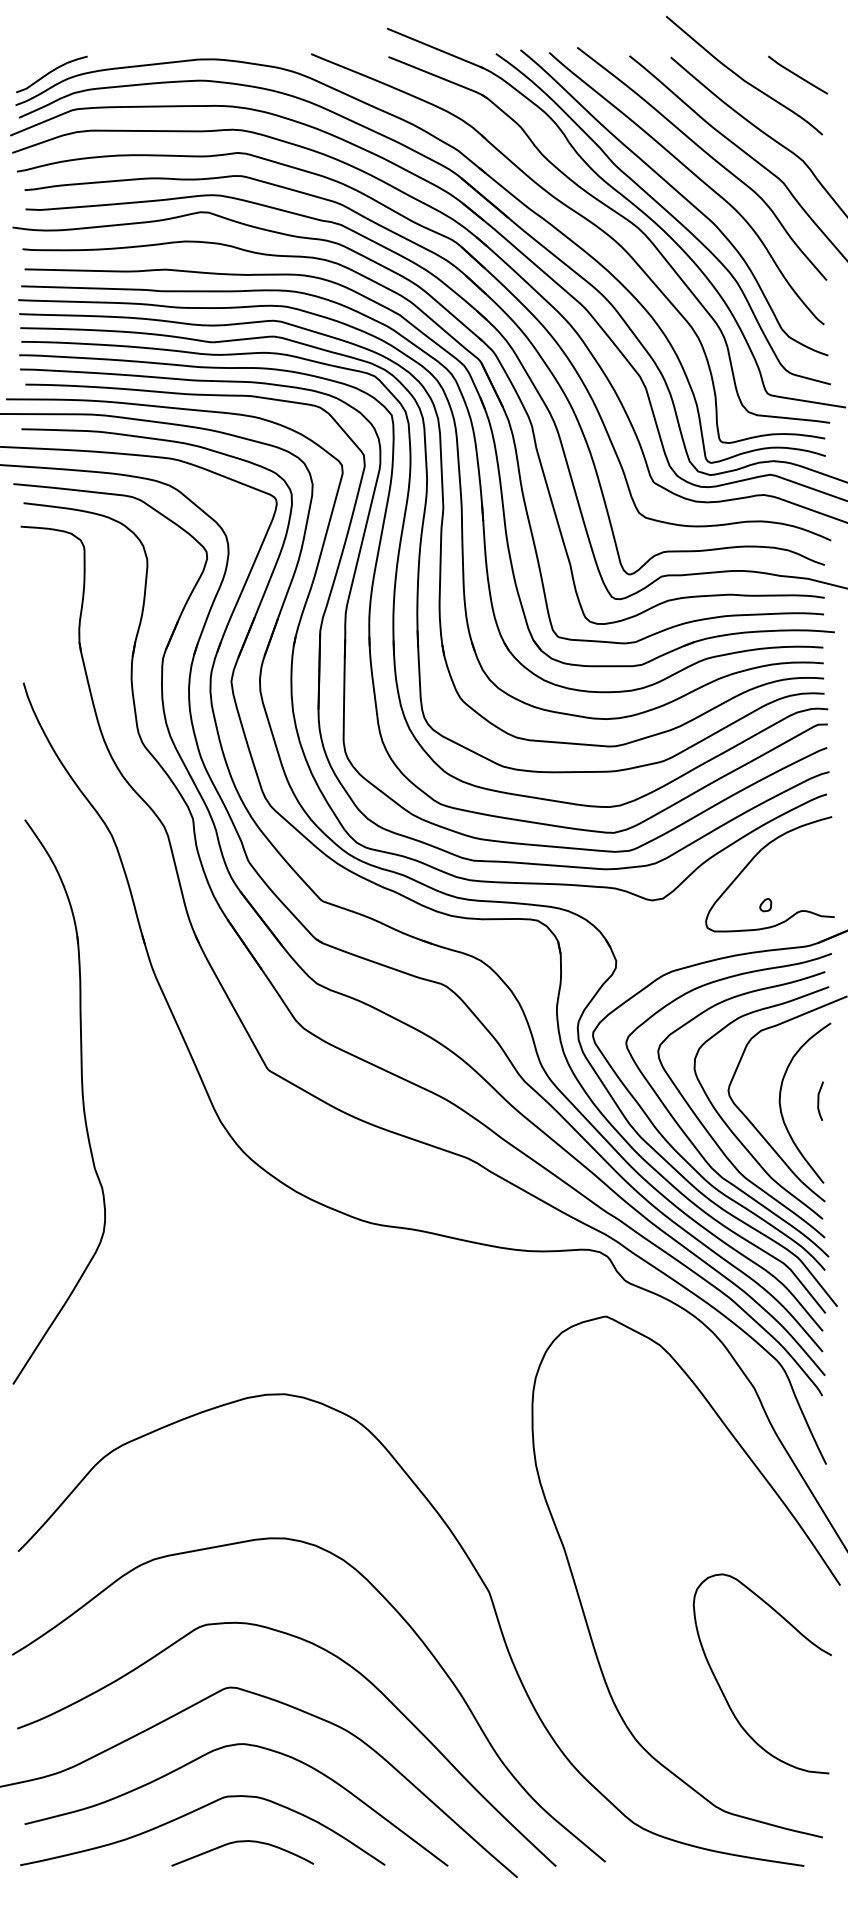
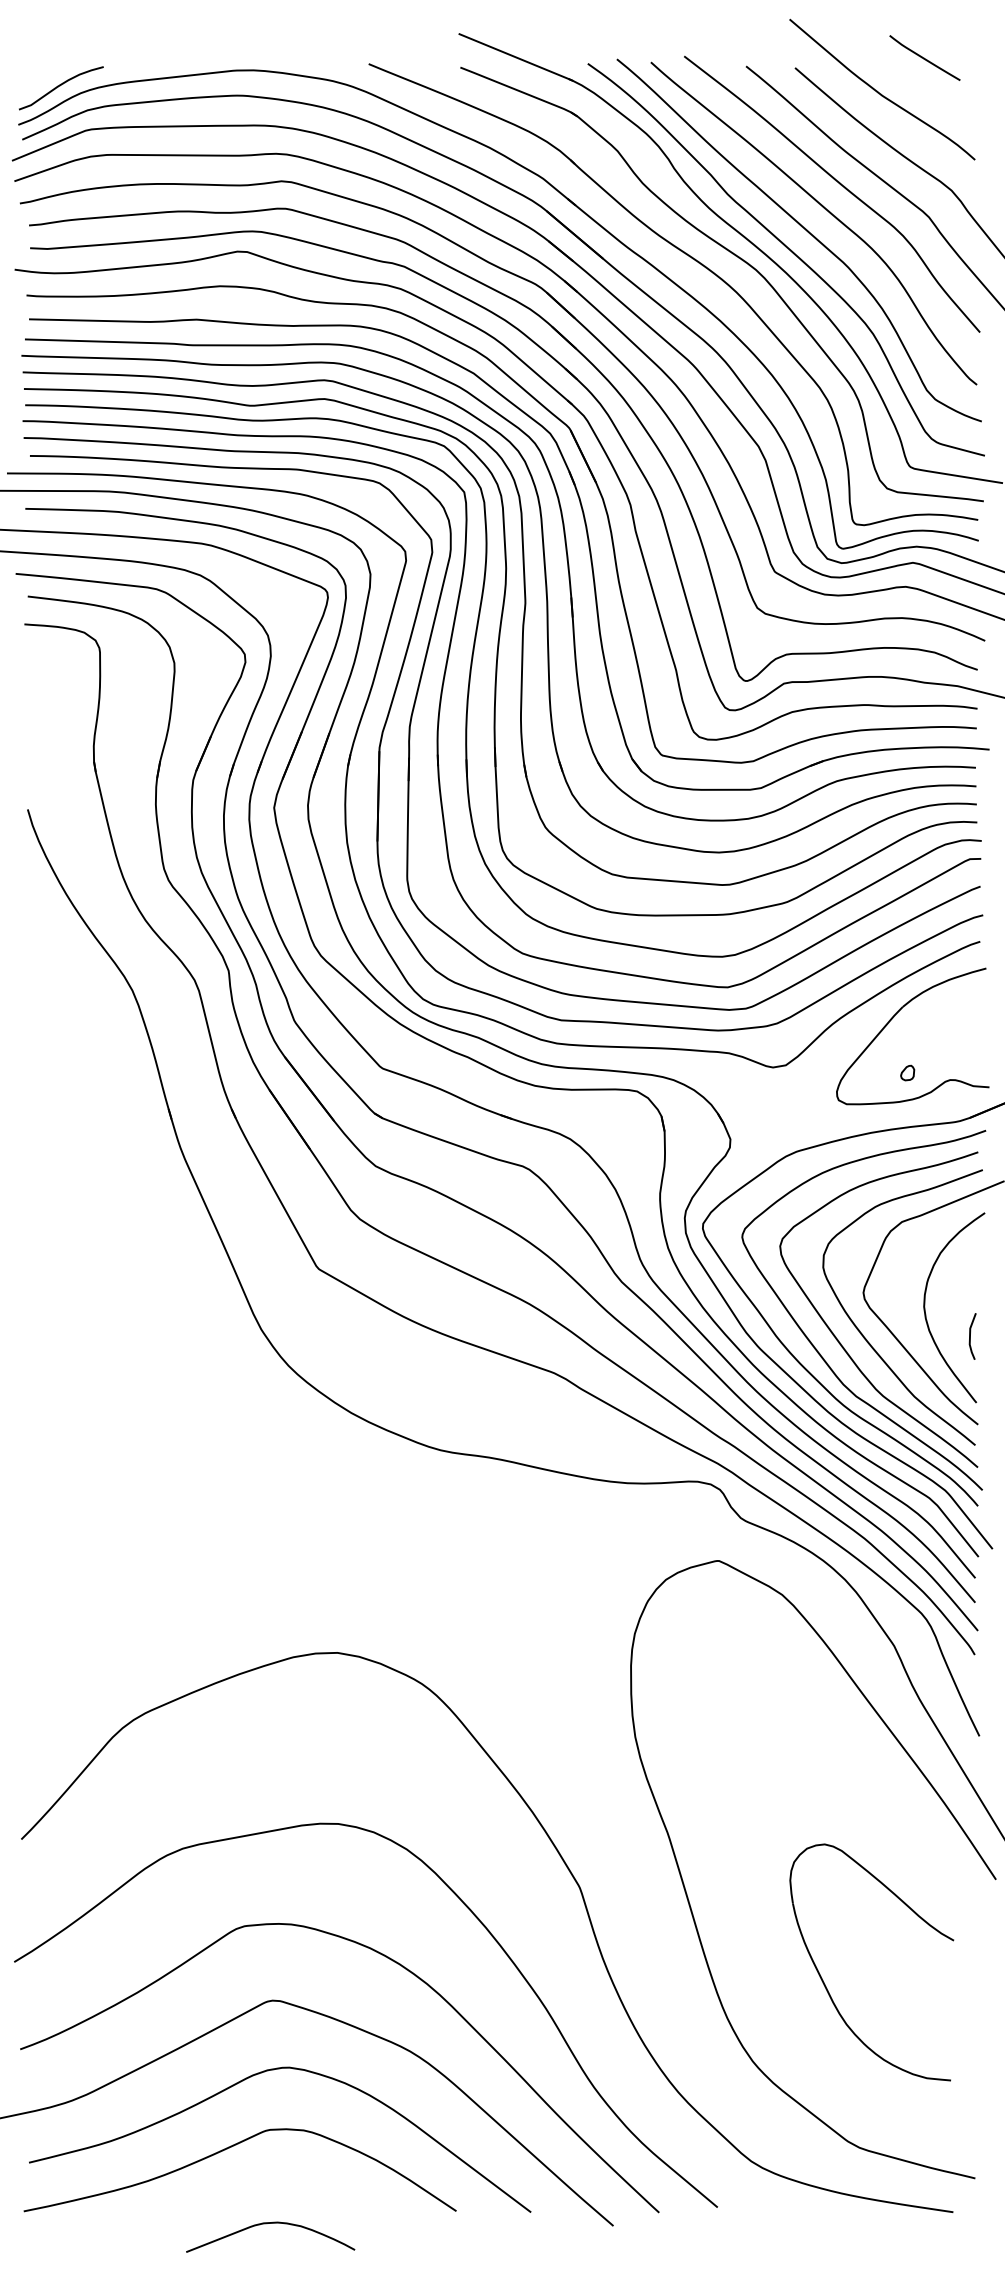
curve: (797, 74) -> (924, 57), moved
line: (818, 1101) -> (970, 1336), moved
part: (82, 1102) -> (97, 1306), removed
part: (723, 1692) -> (825, 1984), moved
curve: (239, 1842) -> (266, 2224), moved

